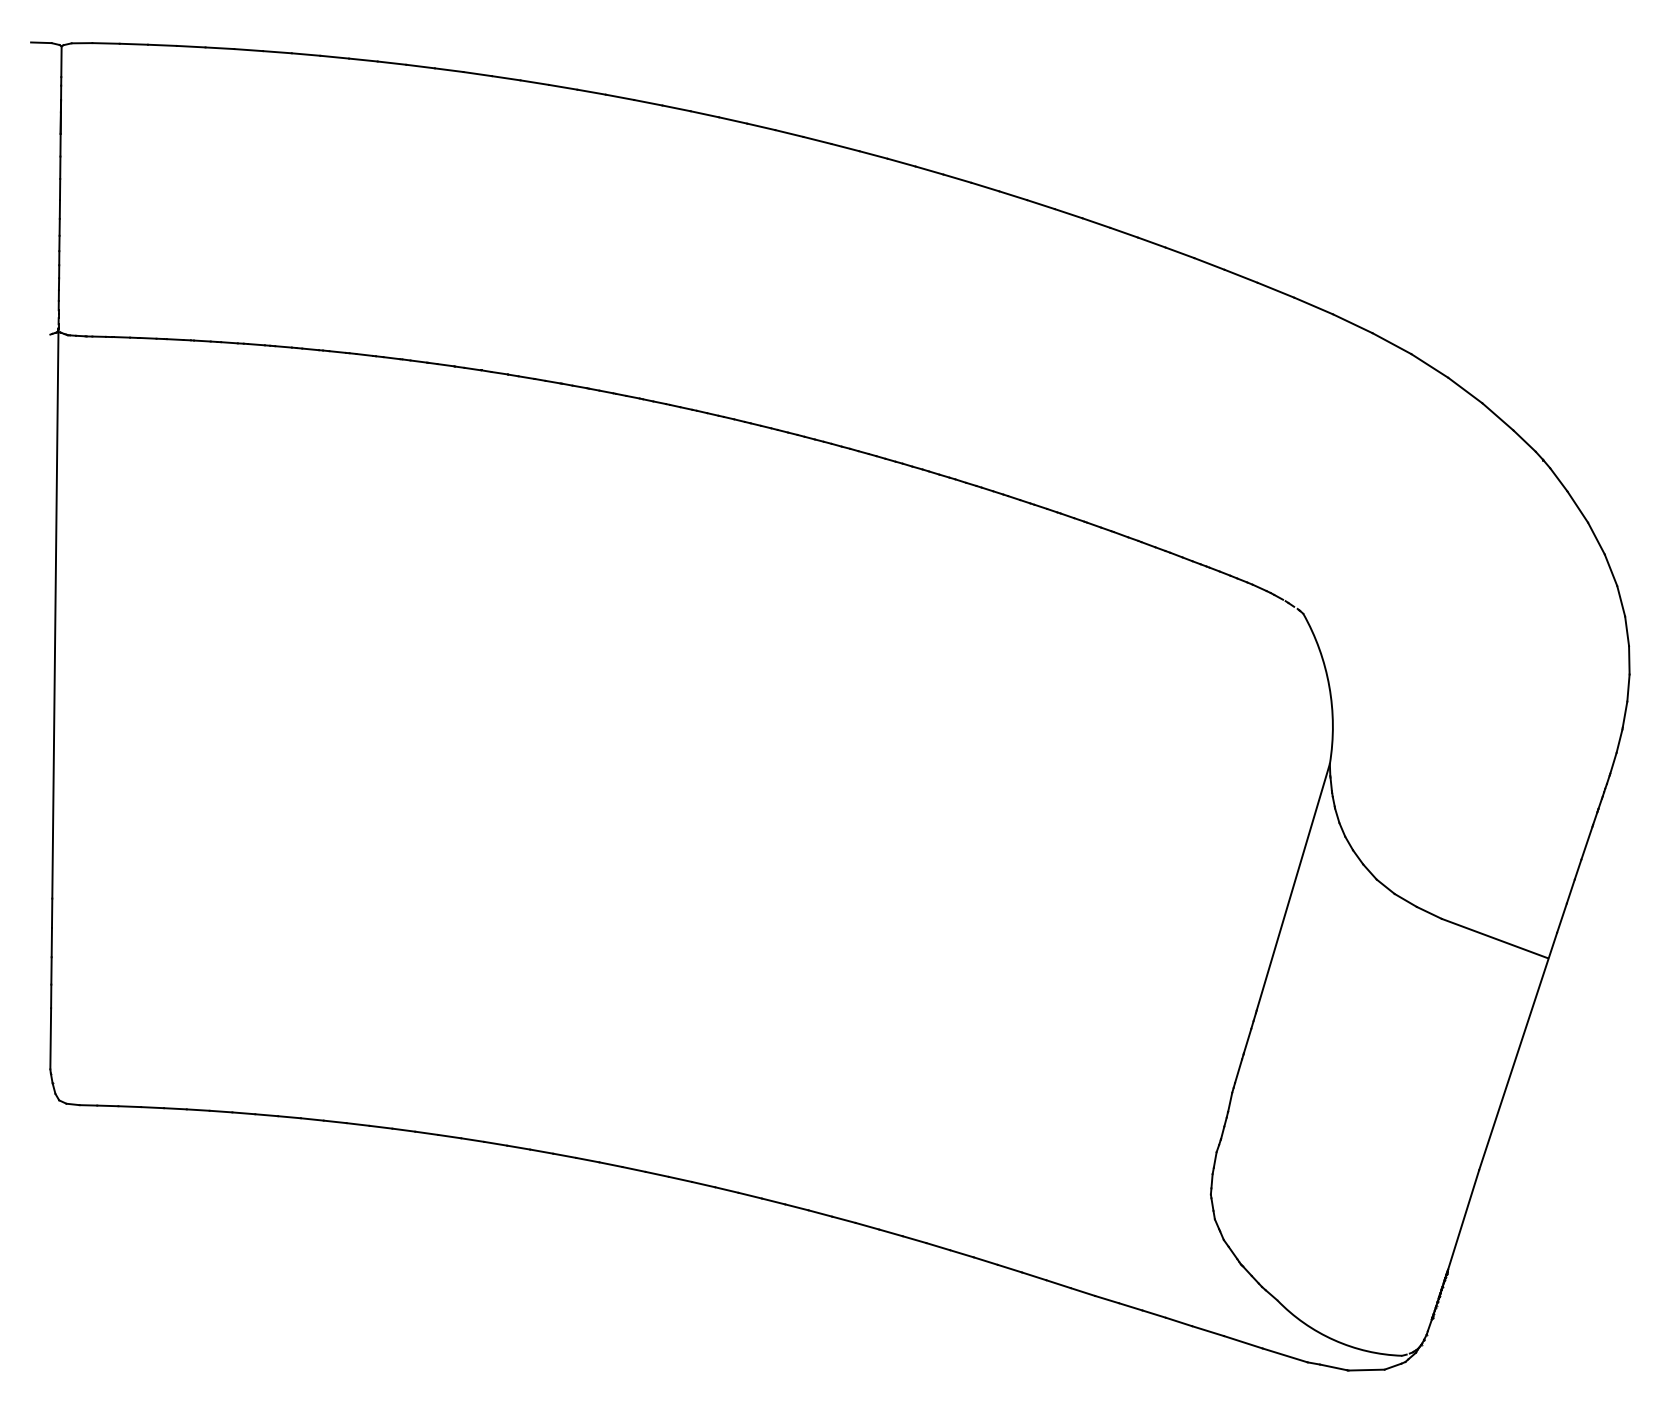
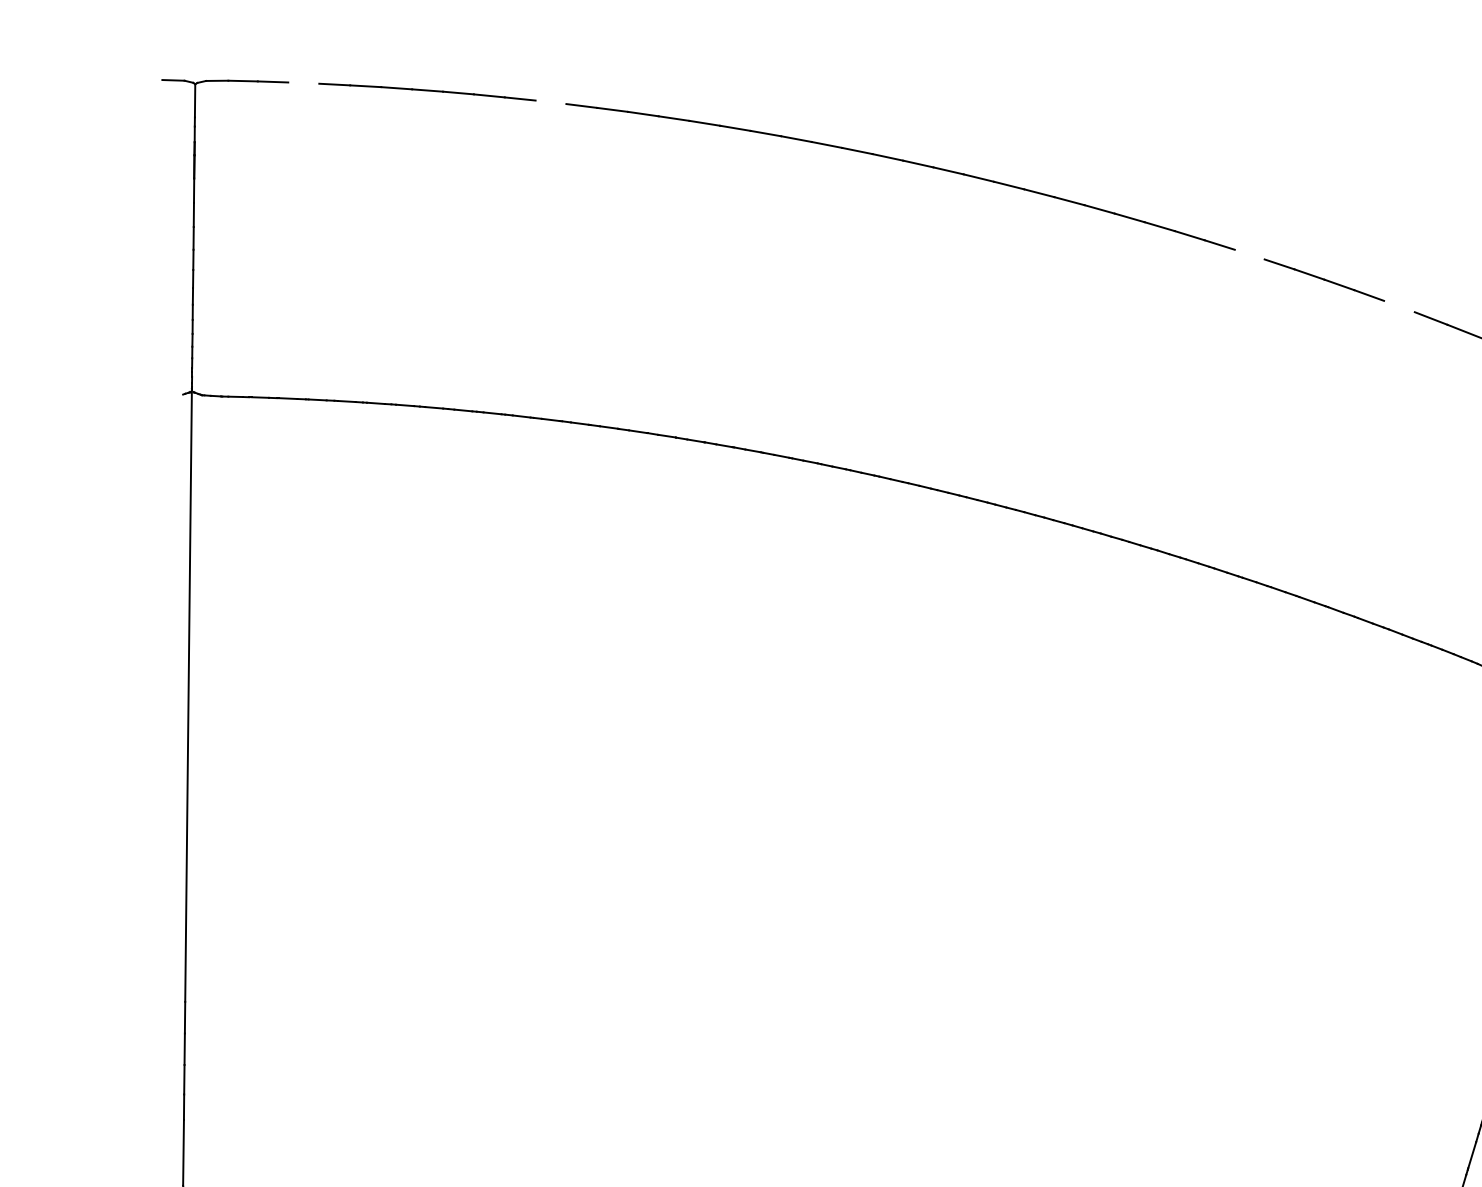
line: (161, 44) -> (302, 82), removed
line: (391, 62) -> (550, 101), removed
line: (1040, 204) -> (1249, 254), removed
line: (1179, 252) -> (1398, 306), removed

